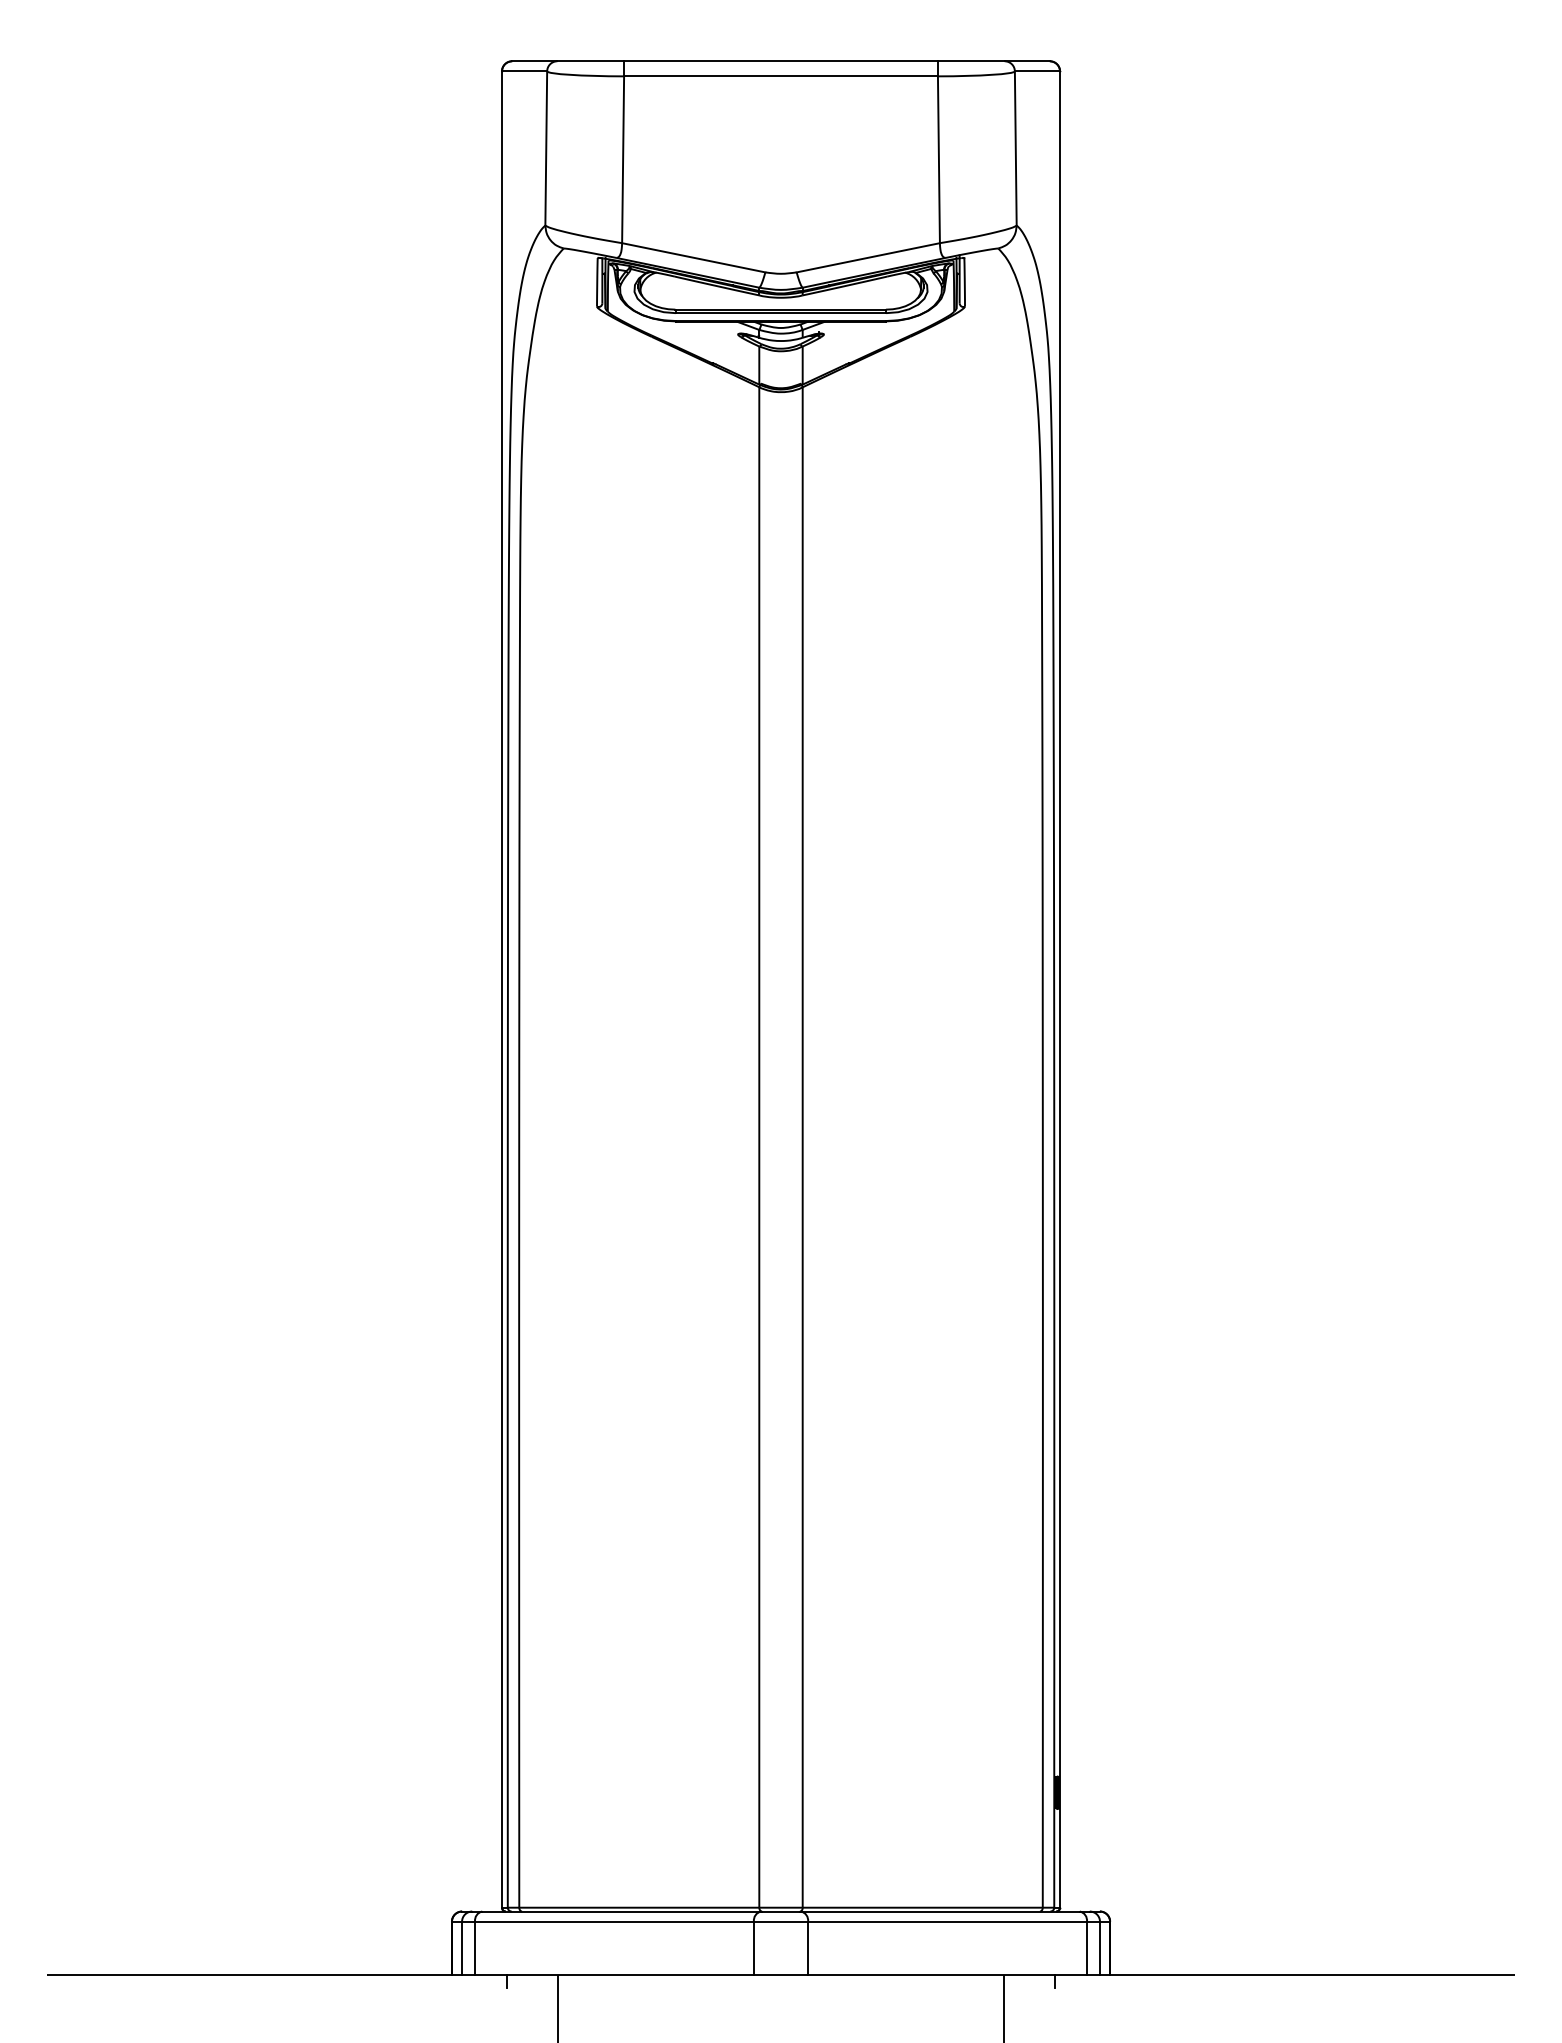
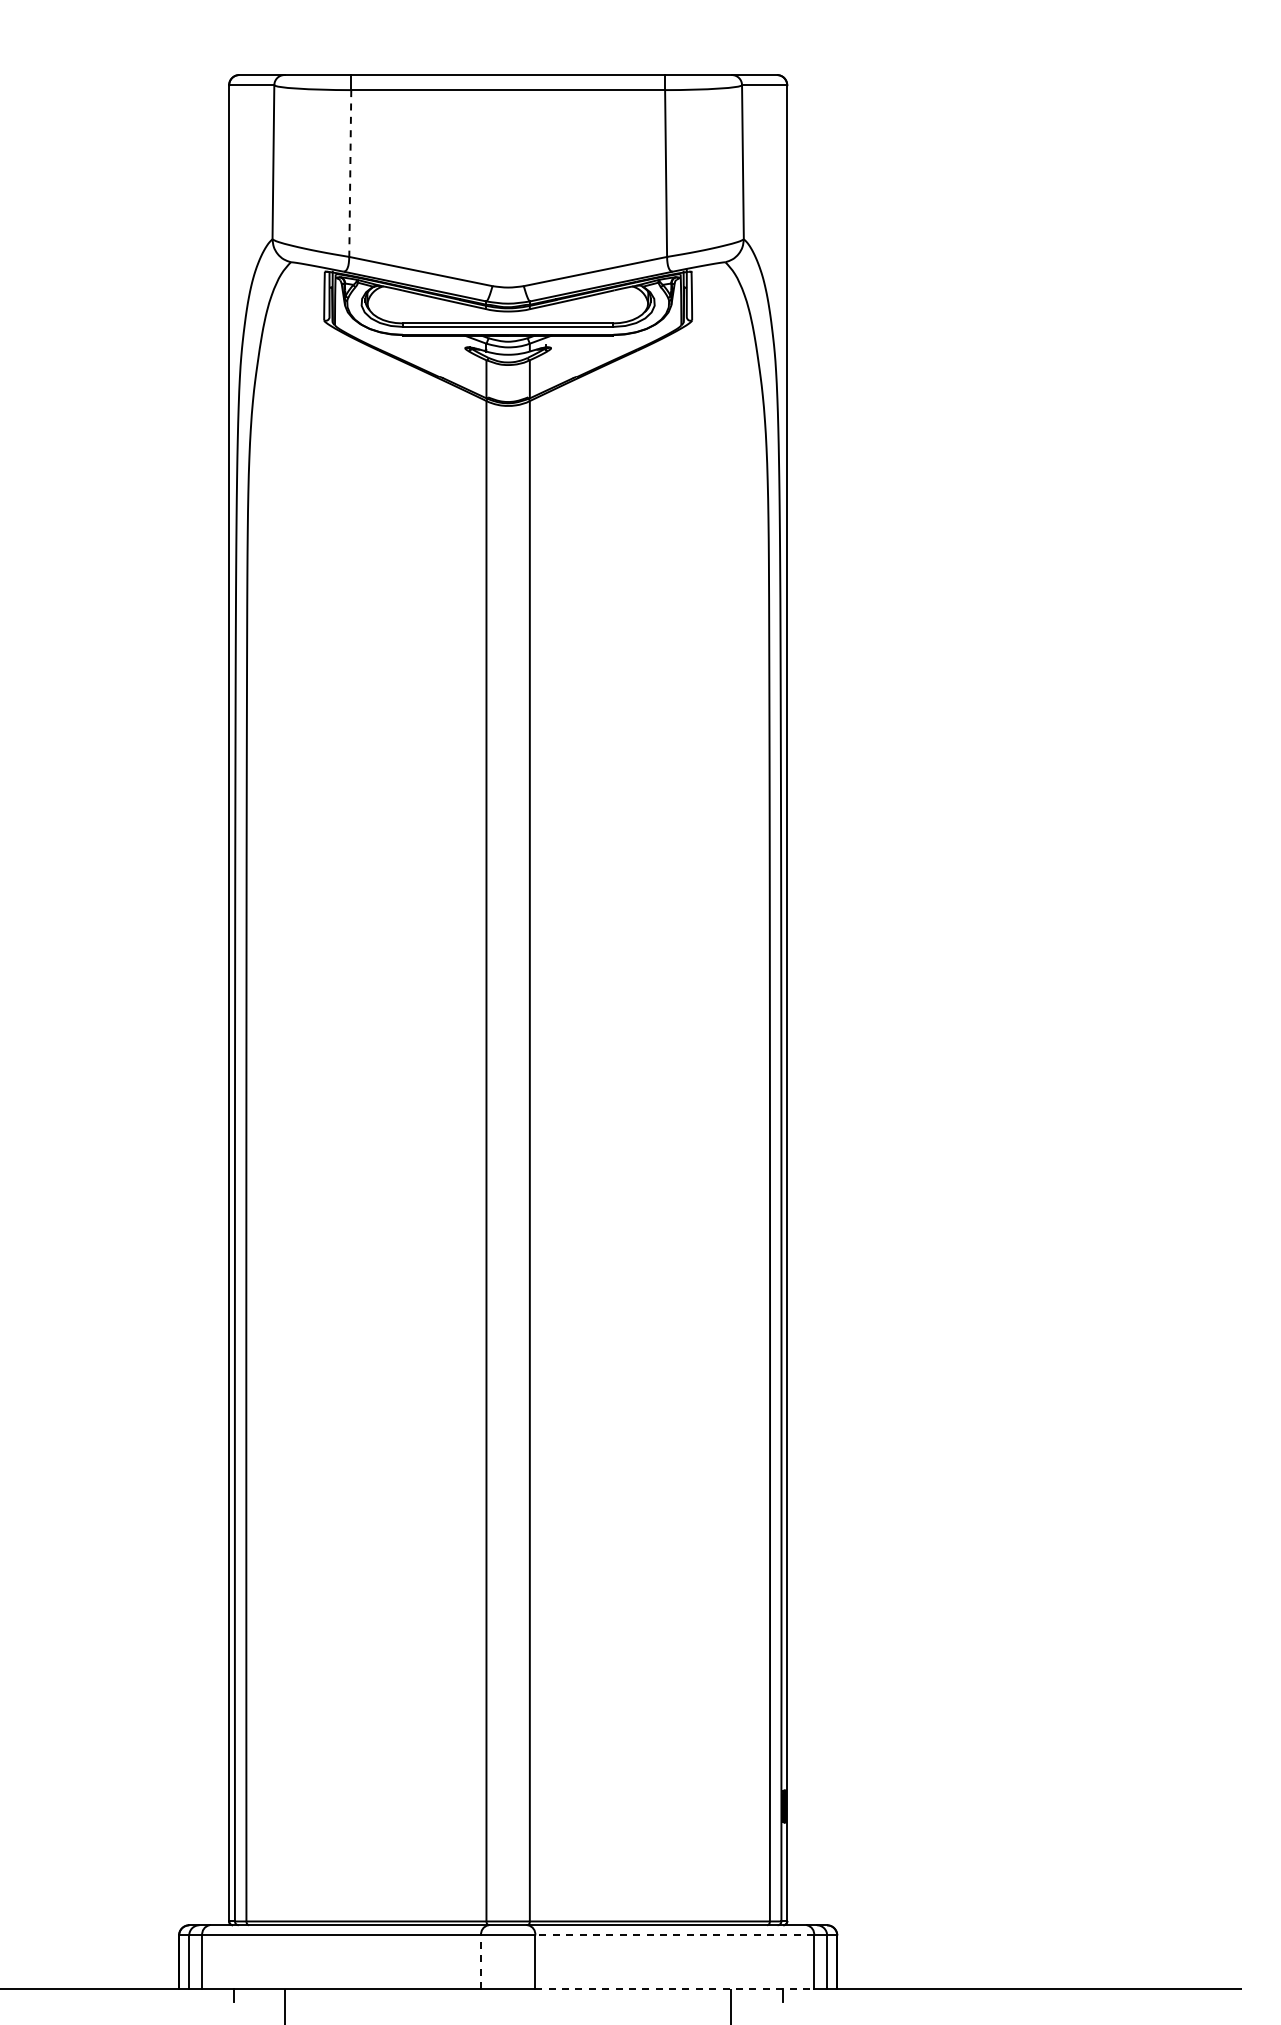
line: (623, 160) -> (350, 174), solid -> dashed
line: (947, 1921) -> (674, 1935), solid -> dashed
line: (753, 1948) -> (480, 1962), solid -> dashed
line: (948, 1975) -> (675, 1989), solid -> dashed

